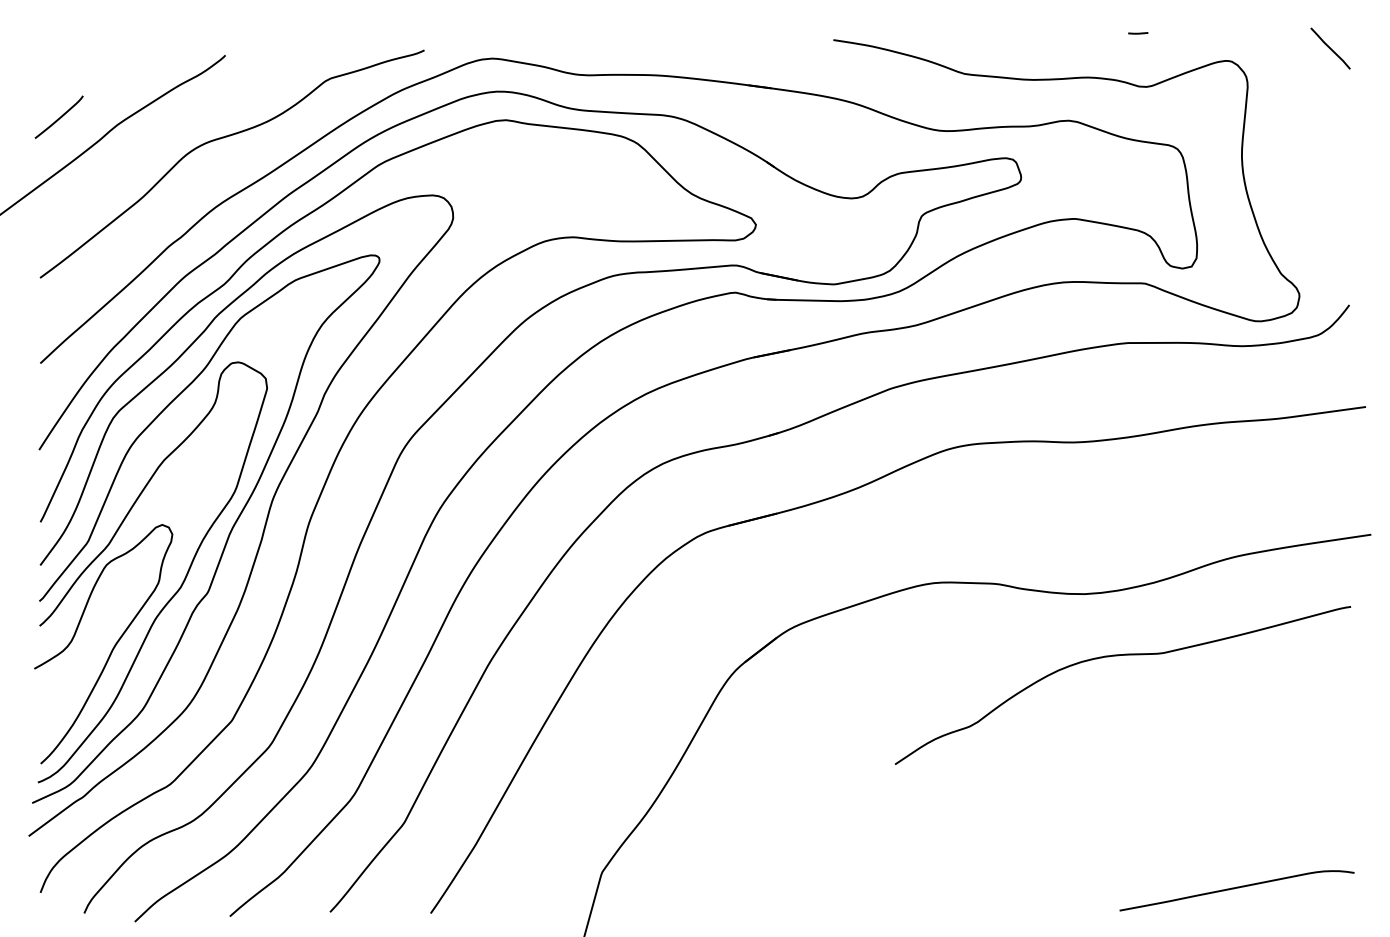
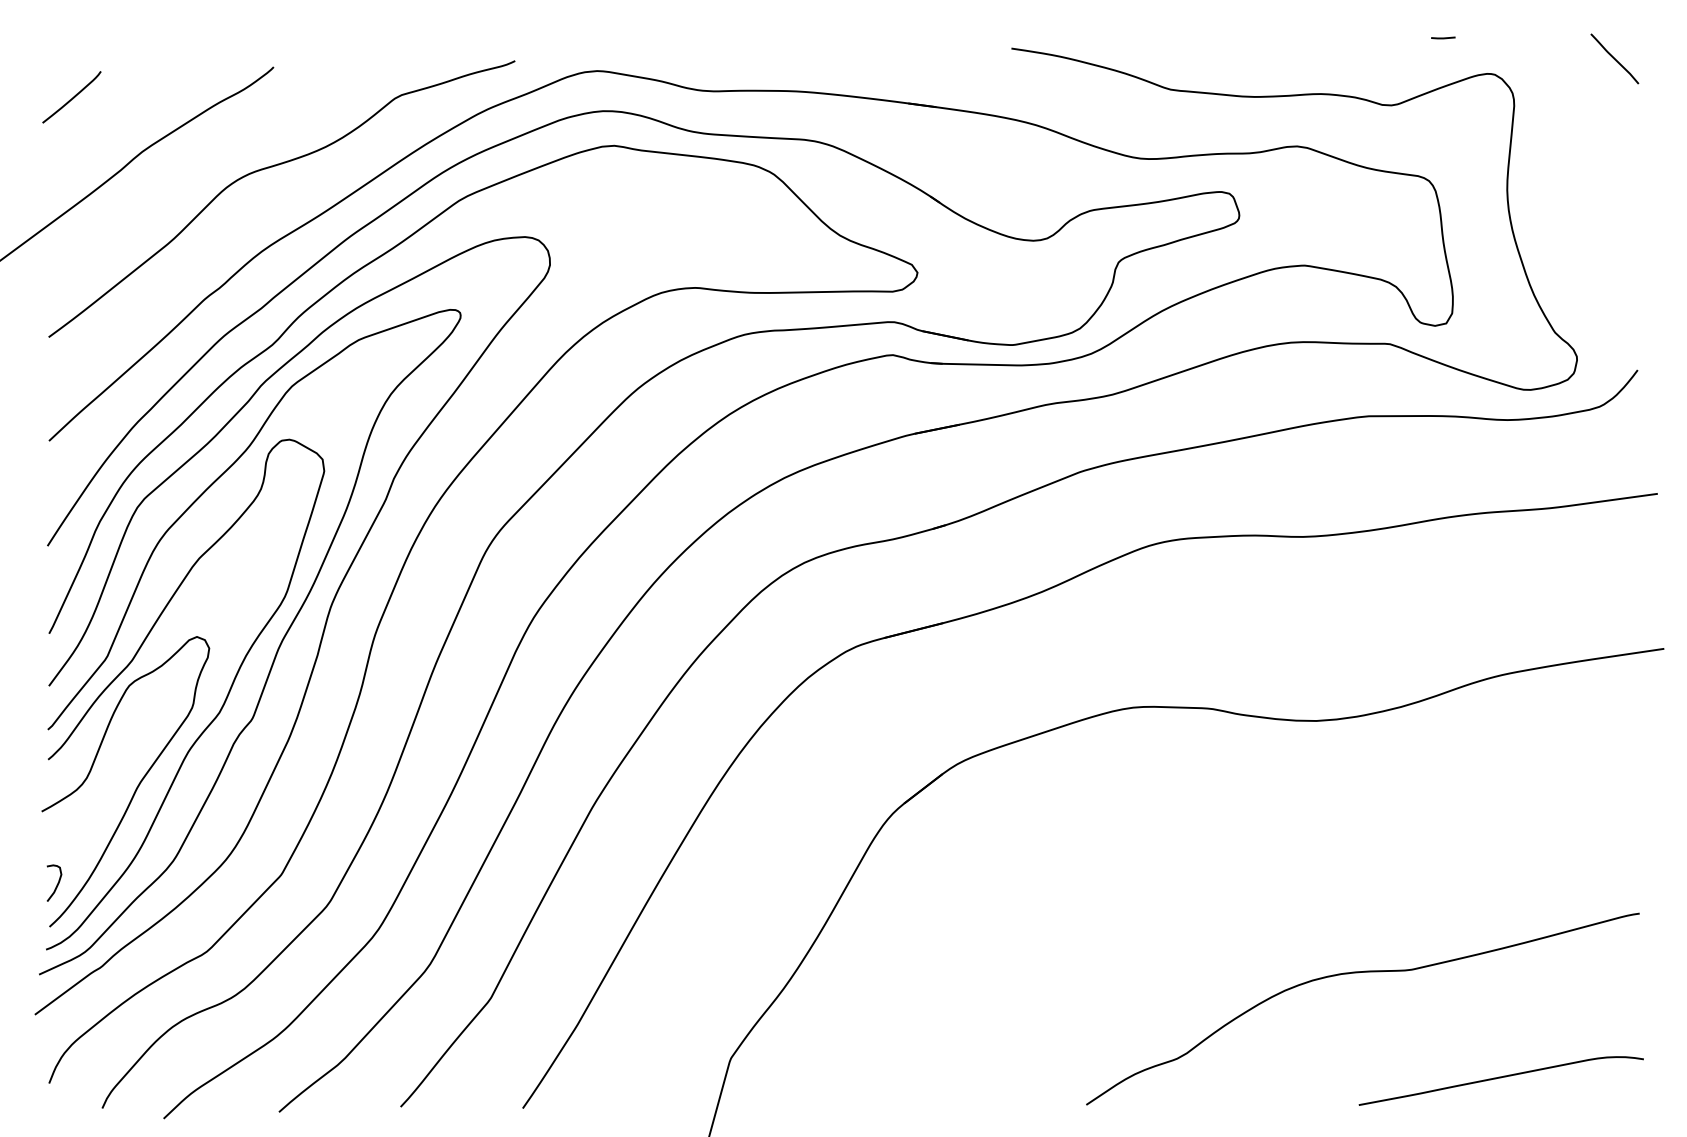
line: (1138, 33) -> (1443, 38), moved
curve: (59, 117) -> (72, 97), moved
curve: (1118, 656) -> (1357, 973), moved
curve: (46, 728) -> (56, 884), added

